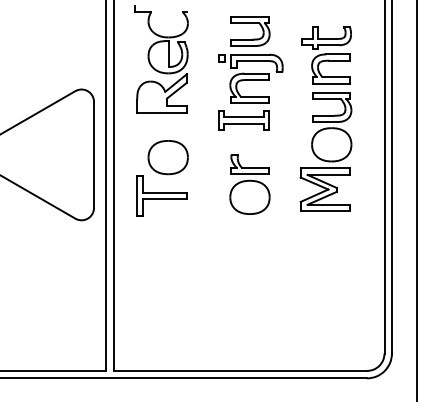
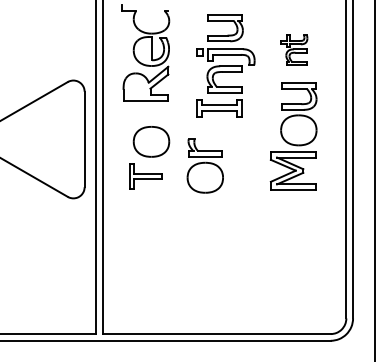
part: (326, 55) -> (294, 49), size x0.6
part: (249, 184) -> (204, 166), moved
part: (161, 195) -> (145, 176), size x0.7

